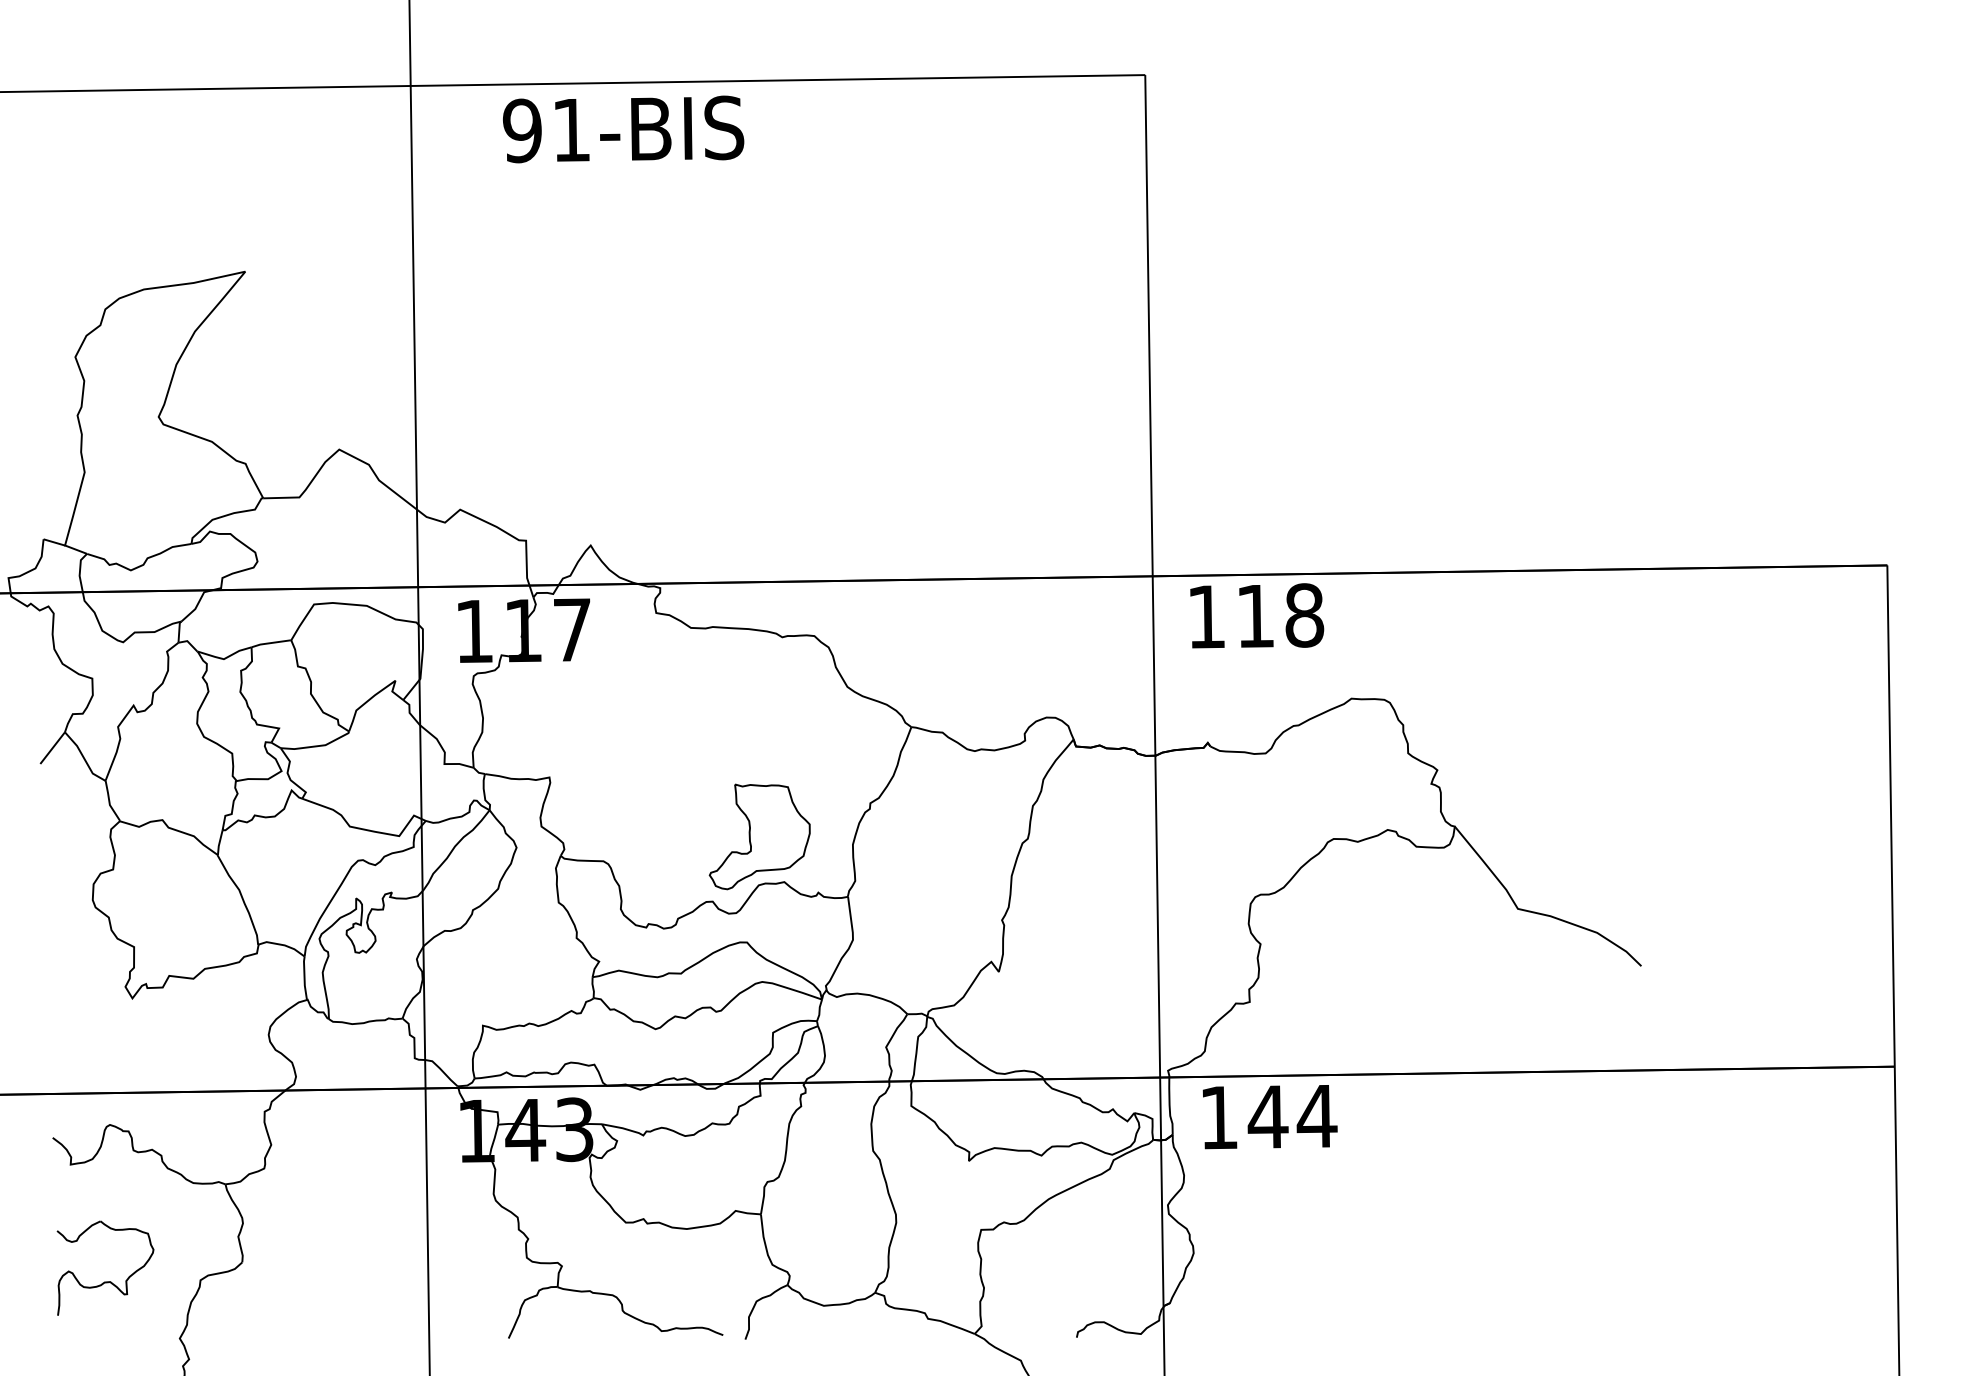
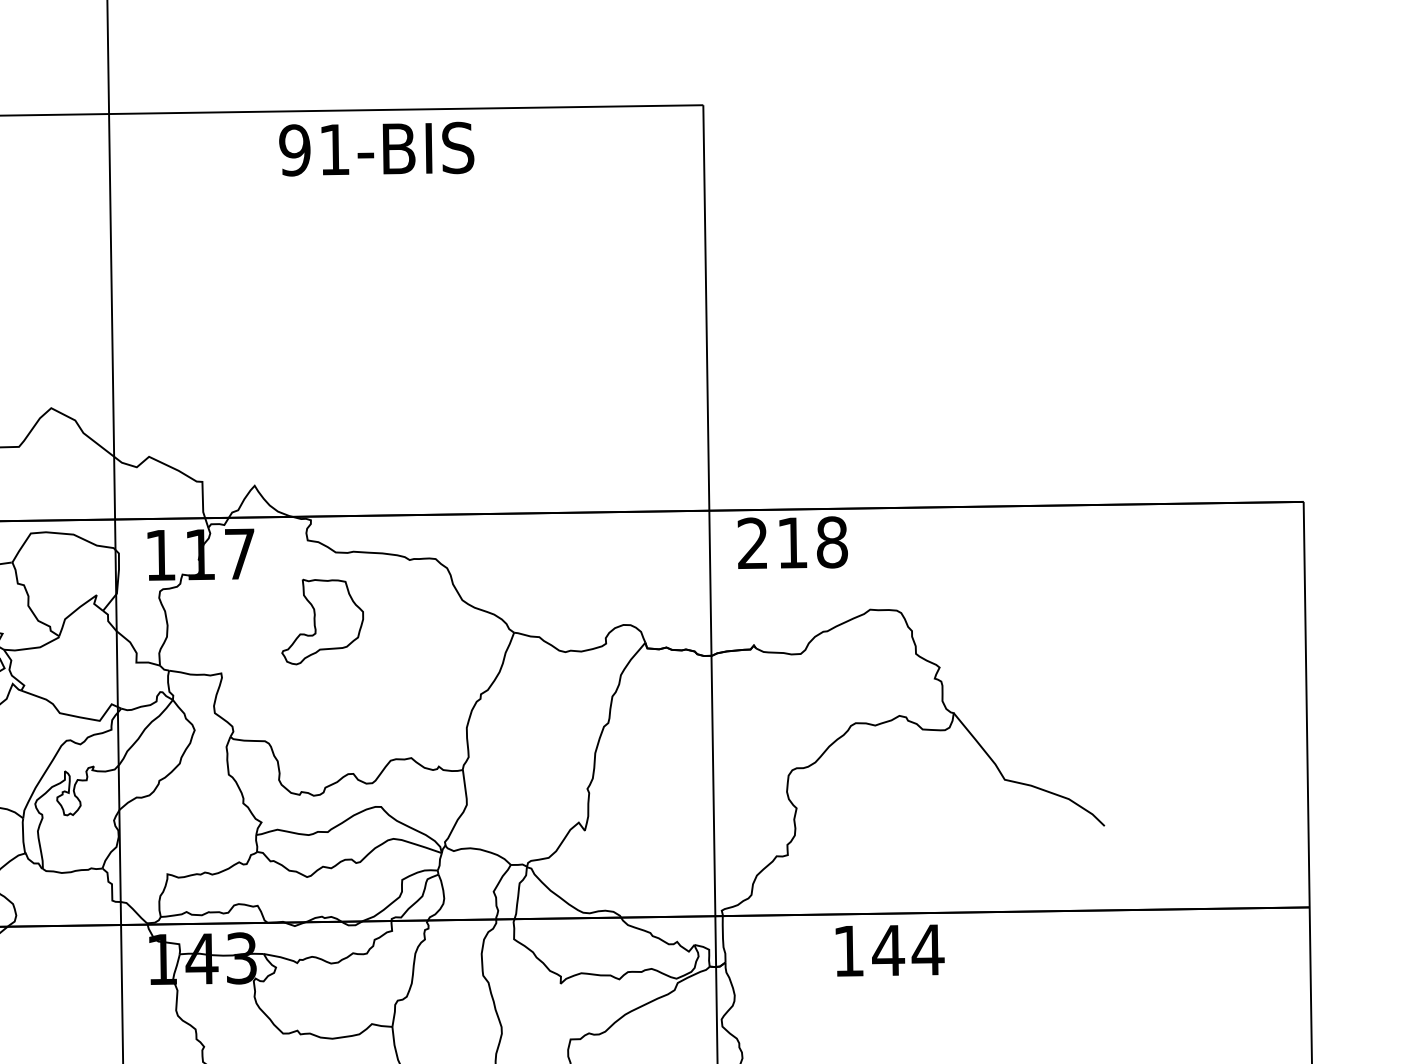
text: (623, 129) -> (376, 149), moved
text: (1205, 616) -> (752, 543), 118 -> 218
part: (759, 836) -> (322, 621), moved
text: (1269, 1117) -> (889, 950), moved

